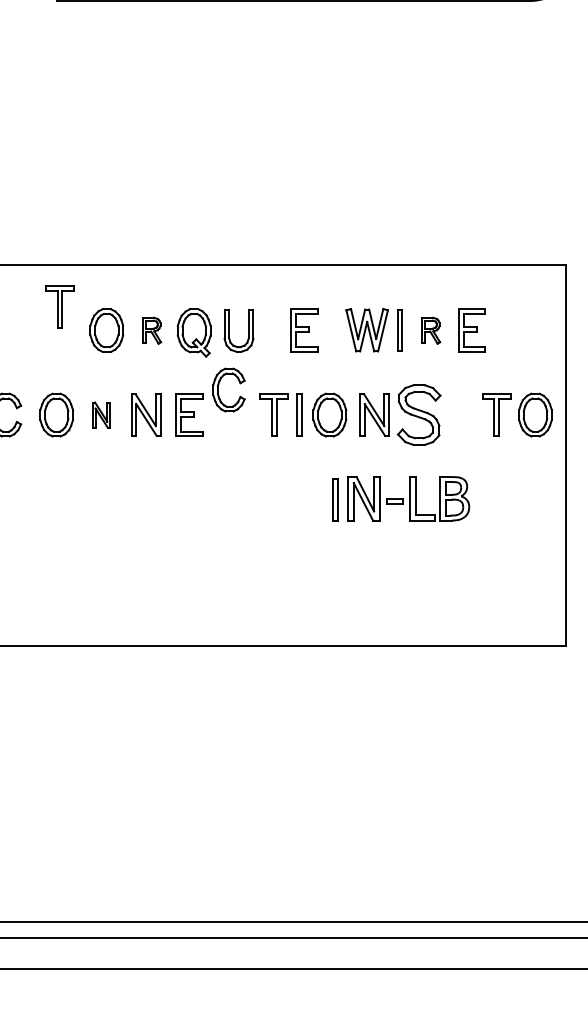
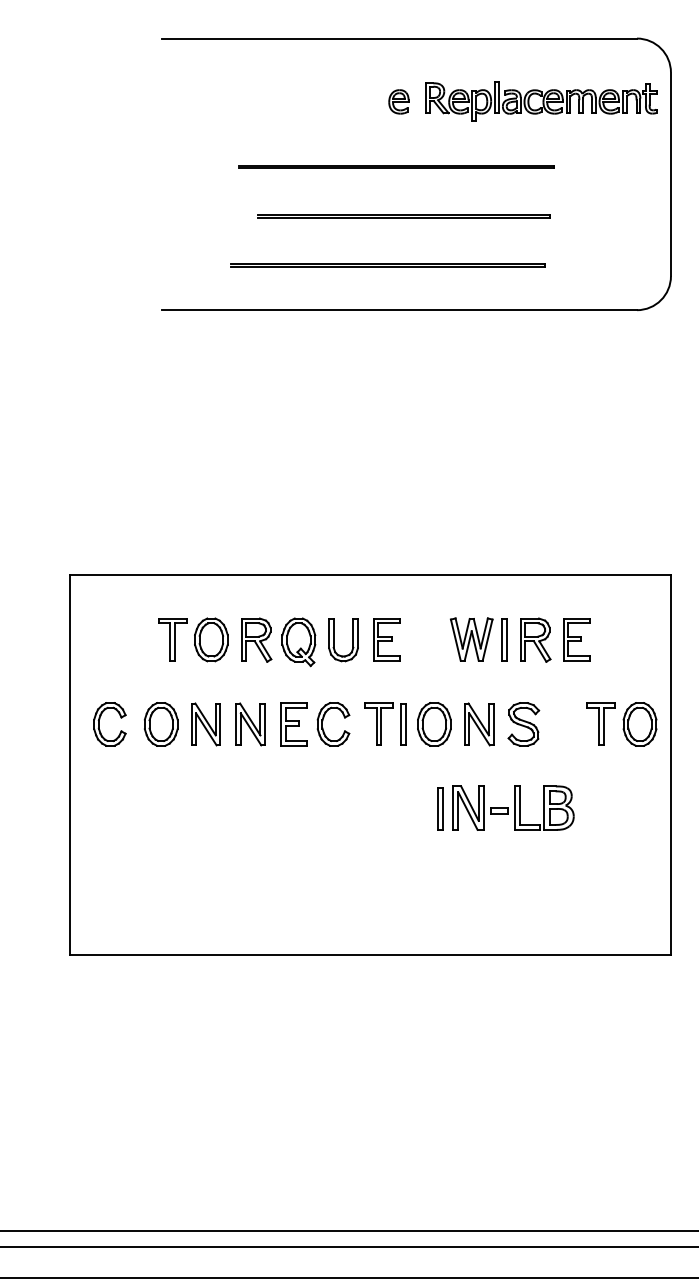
part: (59, 307) -> (172, 639), moved
part: (151, 330) -> (256, 639), size x1.67
part: (303, 330) -> (386, 639), moved
part: (430, 330) -> (535, 639), size x1.67
part: (218, 393) -> (323, 727), moved
part: (100, 415) -> (205, 724), size x1.67
part: (418, 415) -> (523, 724), size x0.71

